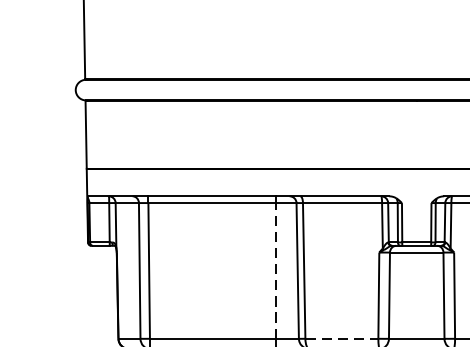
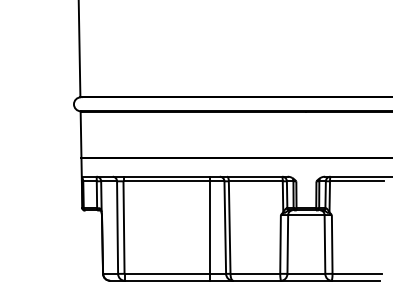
line: (276, 270) -> (210, 227), dashed -> solid
line: (342, 338) -> (255, 273), dashed -> solid

